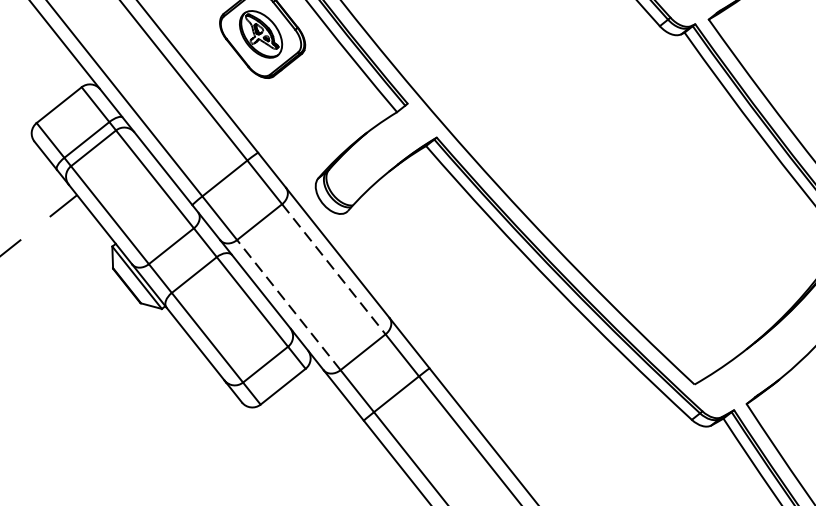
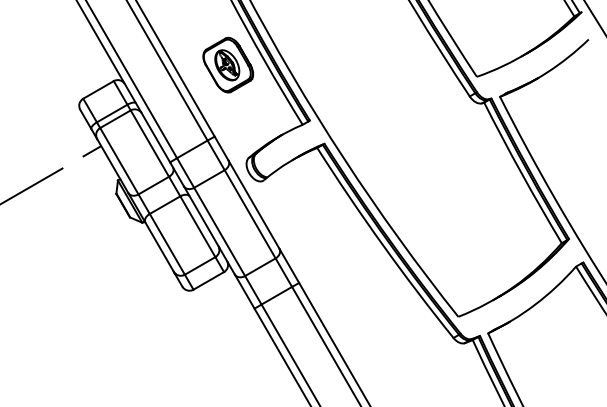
line: (334, 269) -> (250, 214), dashed -> solid
line: (288, 304) -> (219, 231), dashed -> solid

